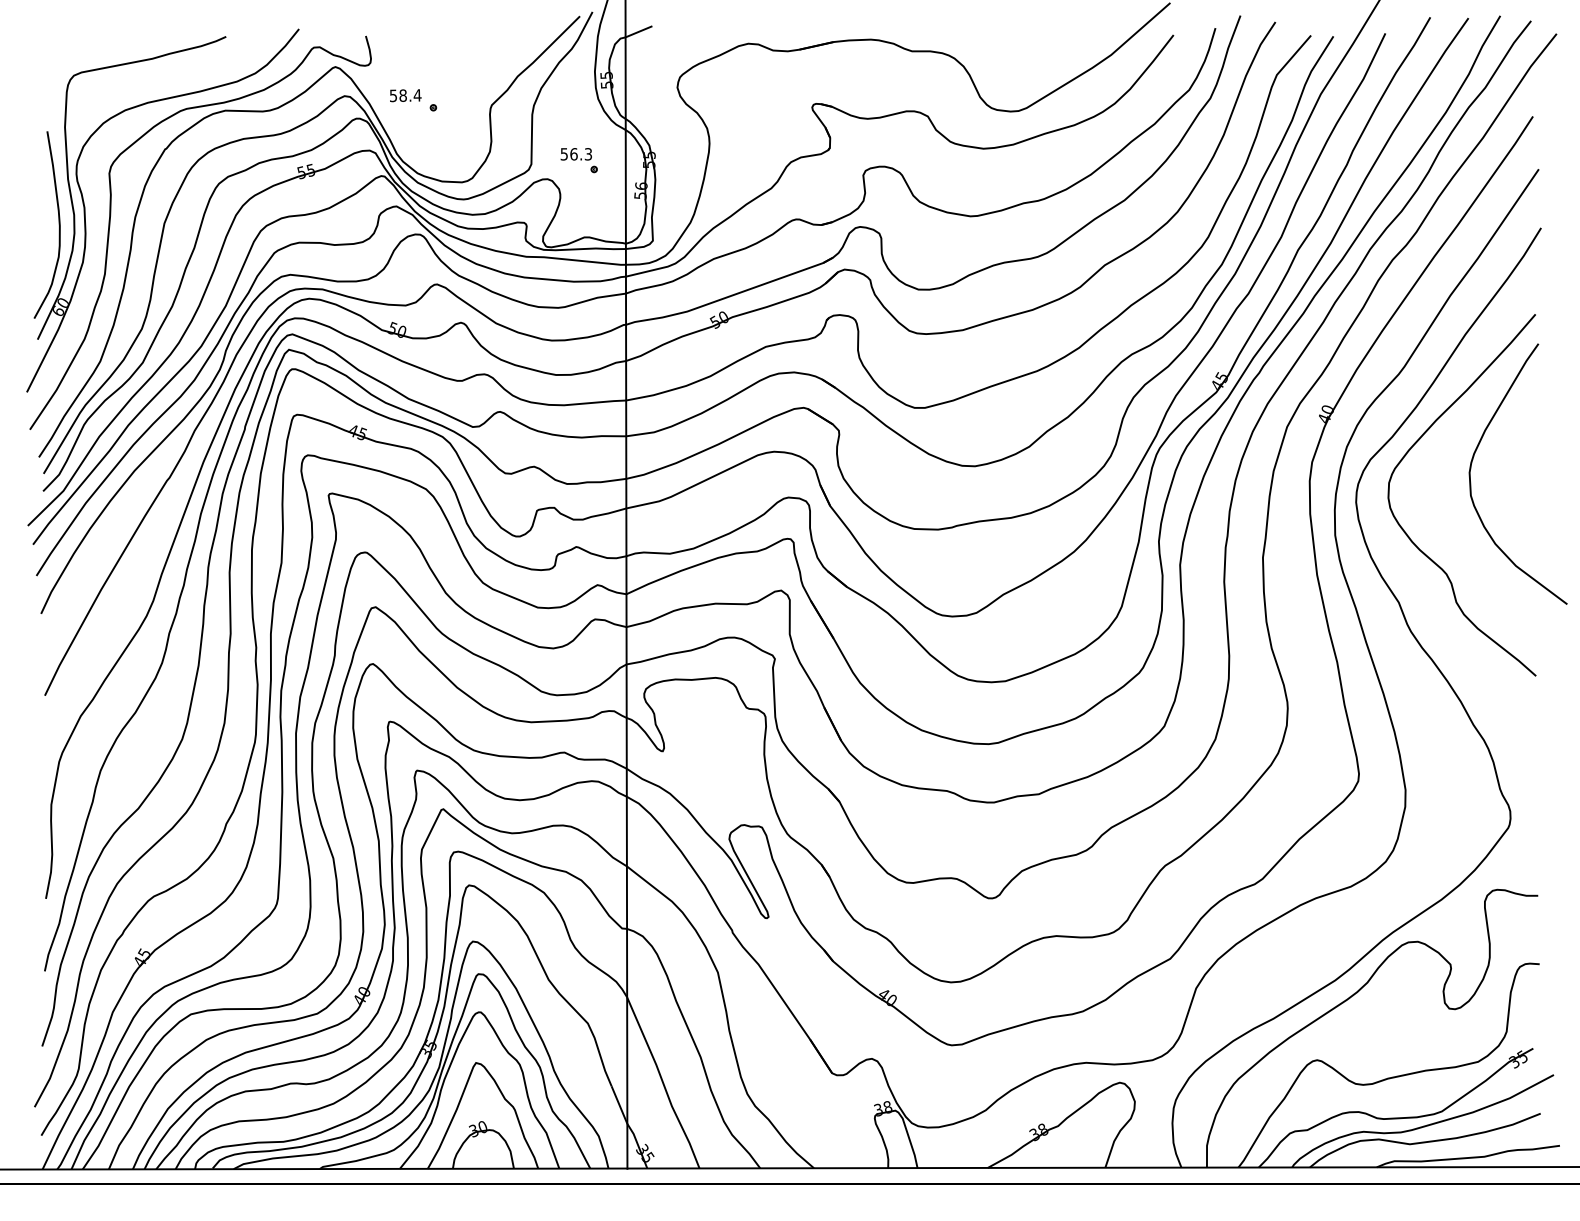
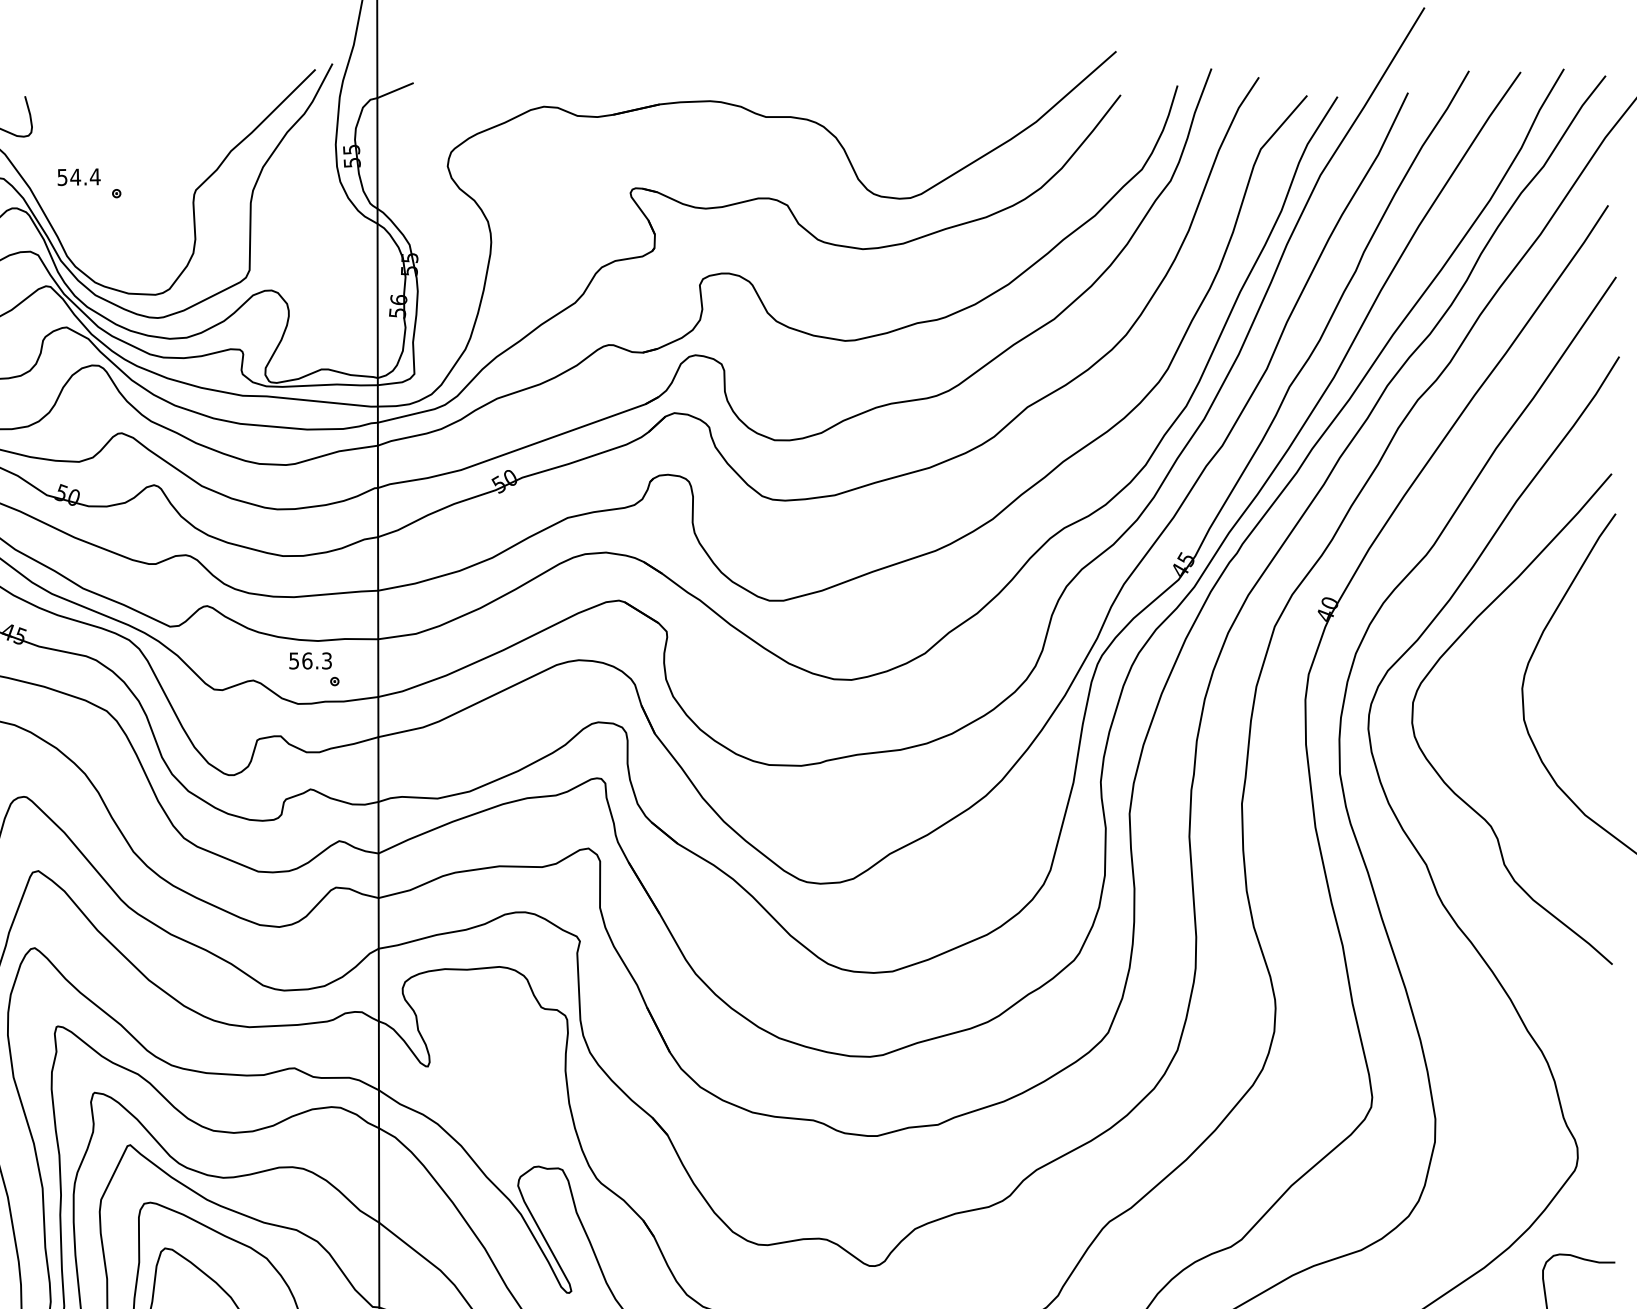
text: (403, 95) -> (76, 176), 58.4 -> 54.4
part: (578, 160) -> (313, 669), moved

